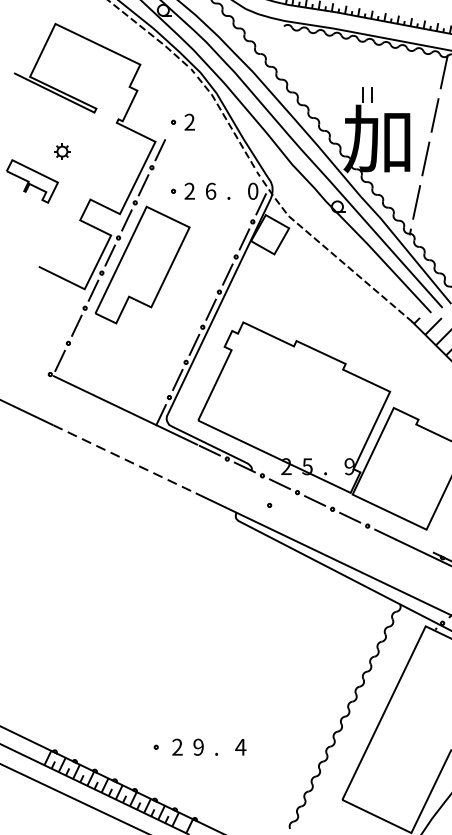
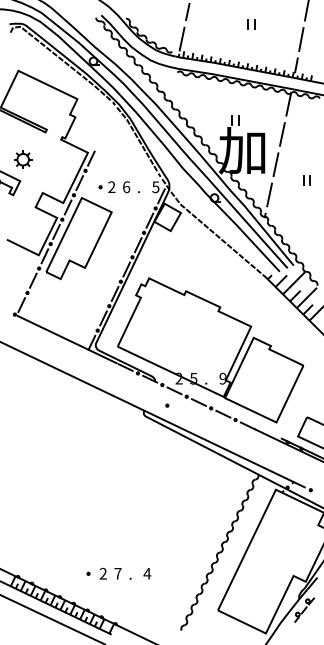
part: (182, 121) -> (106, 138), removed
part: (62, 151) -> (23, 159), size x1.67
text: (252, 191) -> (155, 187), 0 -> 5
line: (124, 459) -> (66, 373), dashed -> solid
text: (197, 746) -> (117, 573), 9 -> 7

